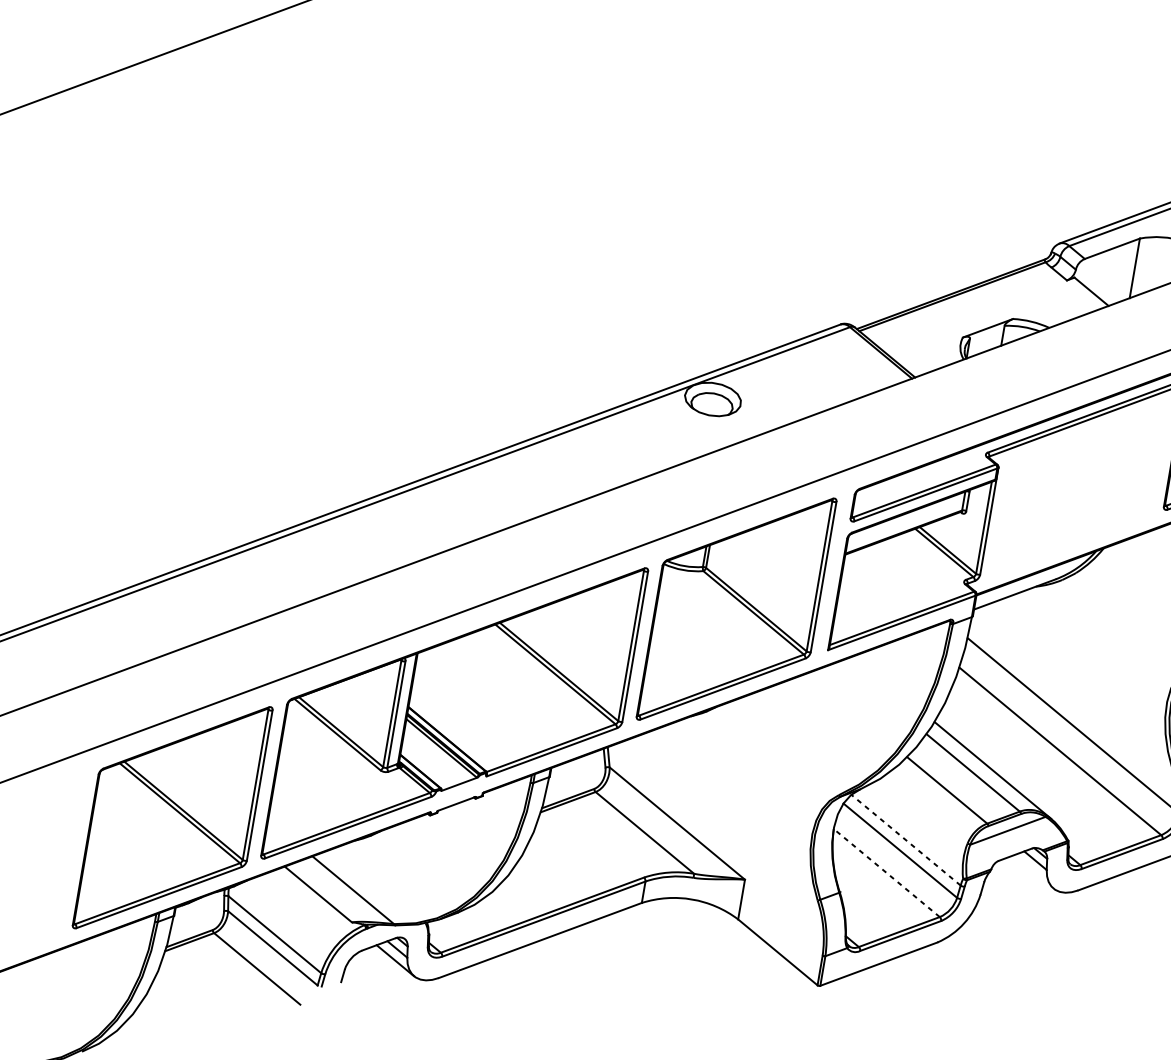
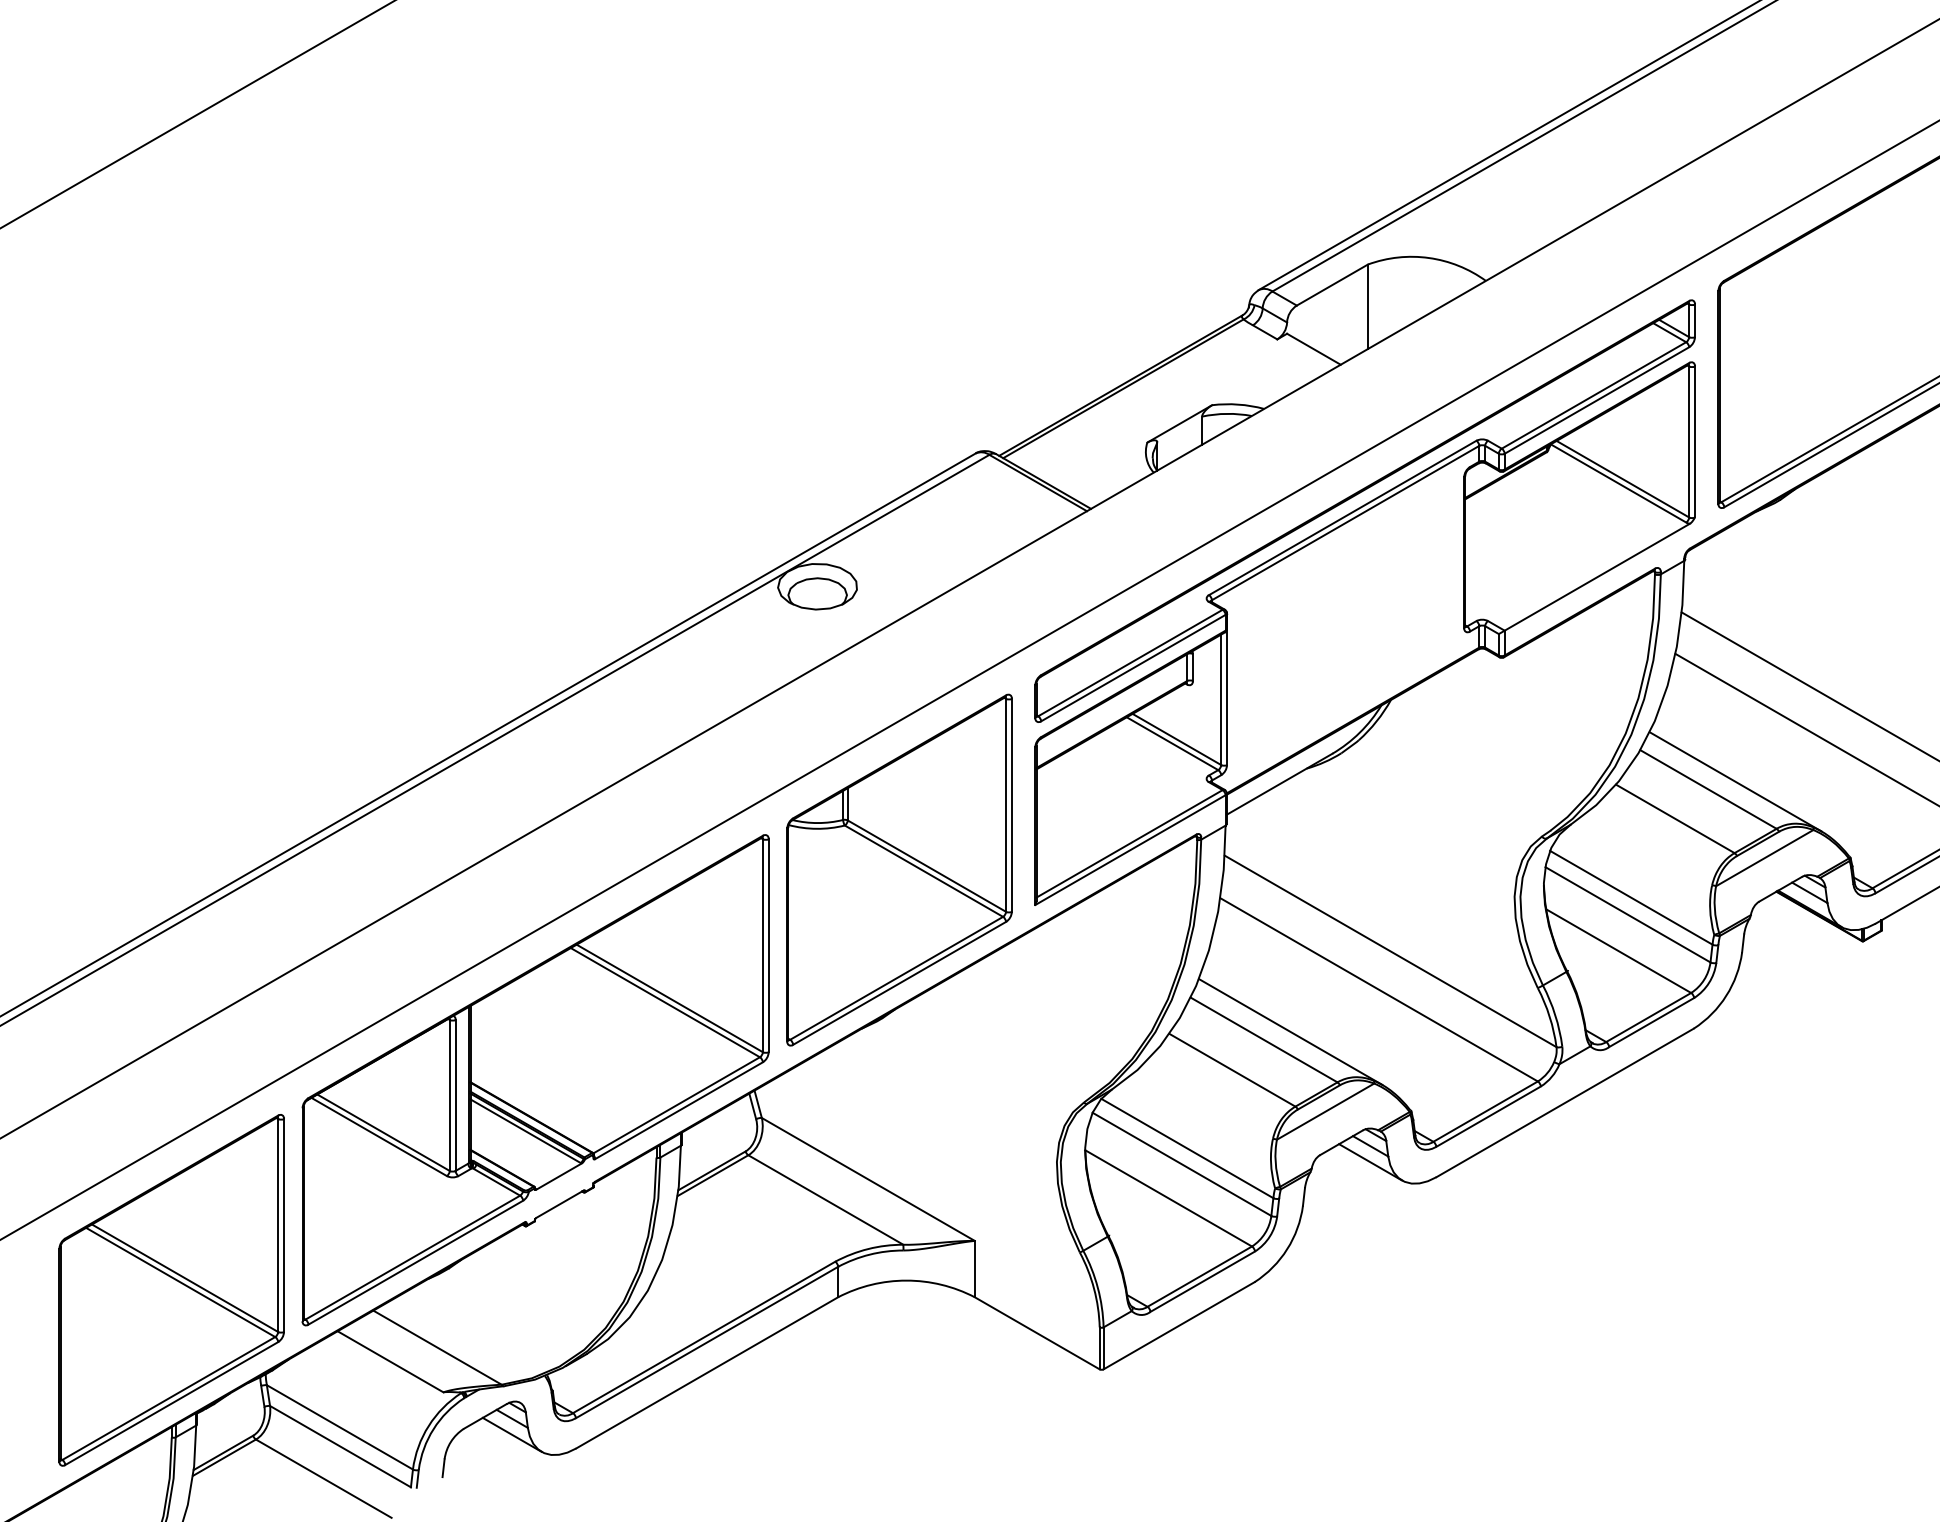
line: (905, 840) -> (1186, 1148), dashed -> solid
line: (1033, 872) -> (1370, 1162), added
line: (886, 873) -> (1168, 1198), dashed -> solid

